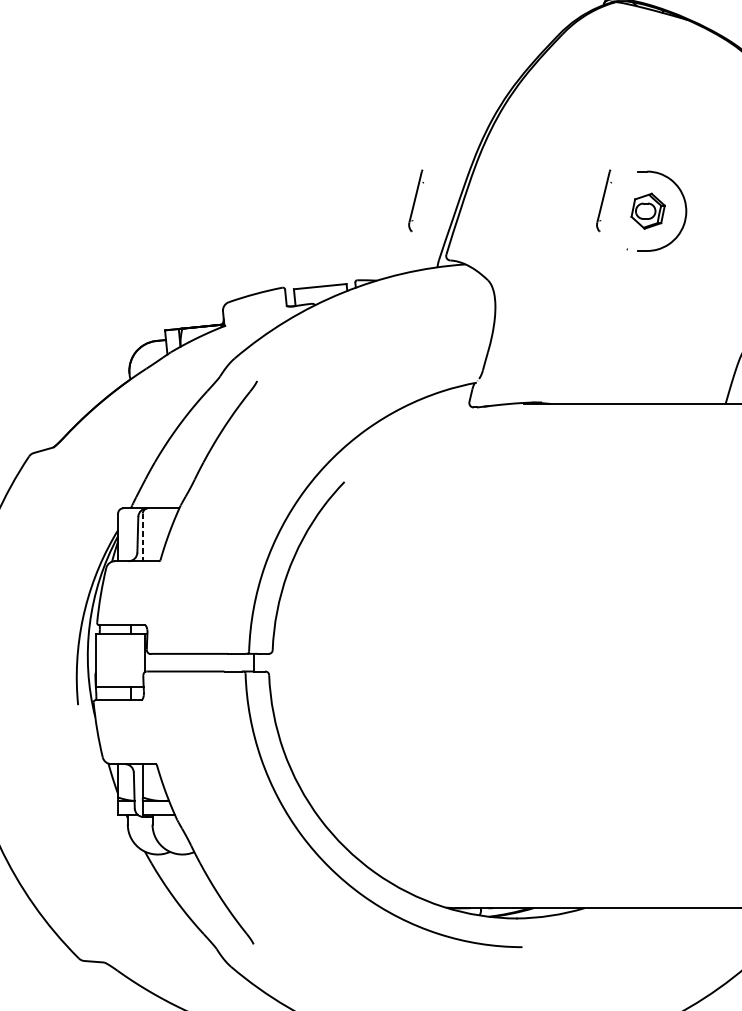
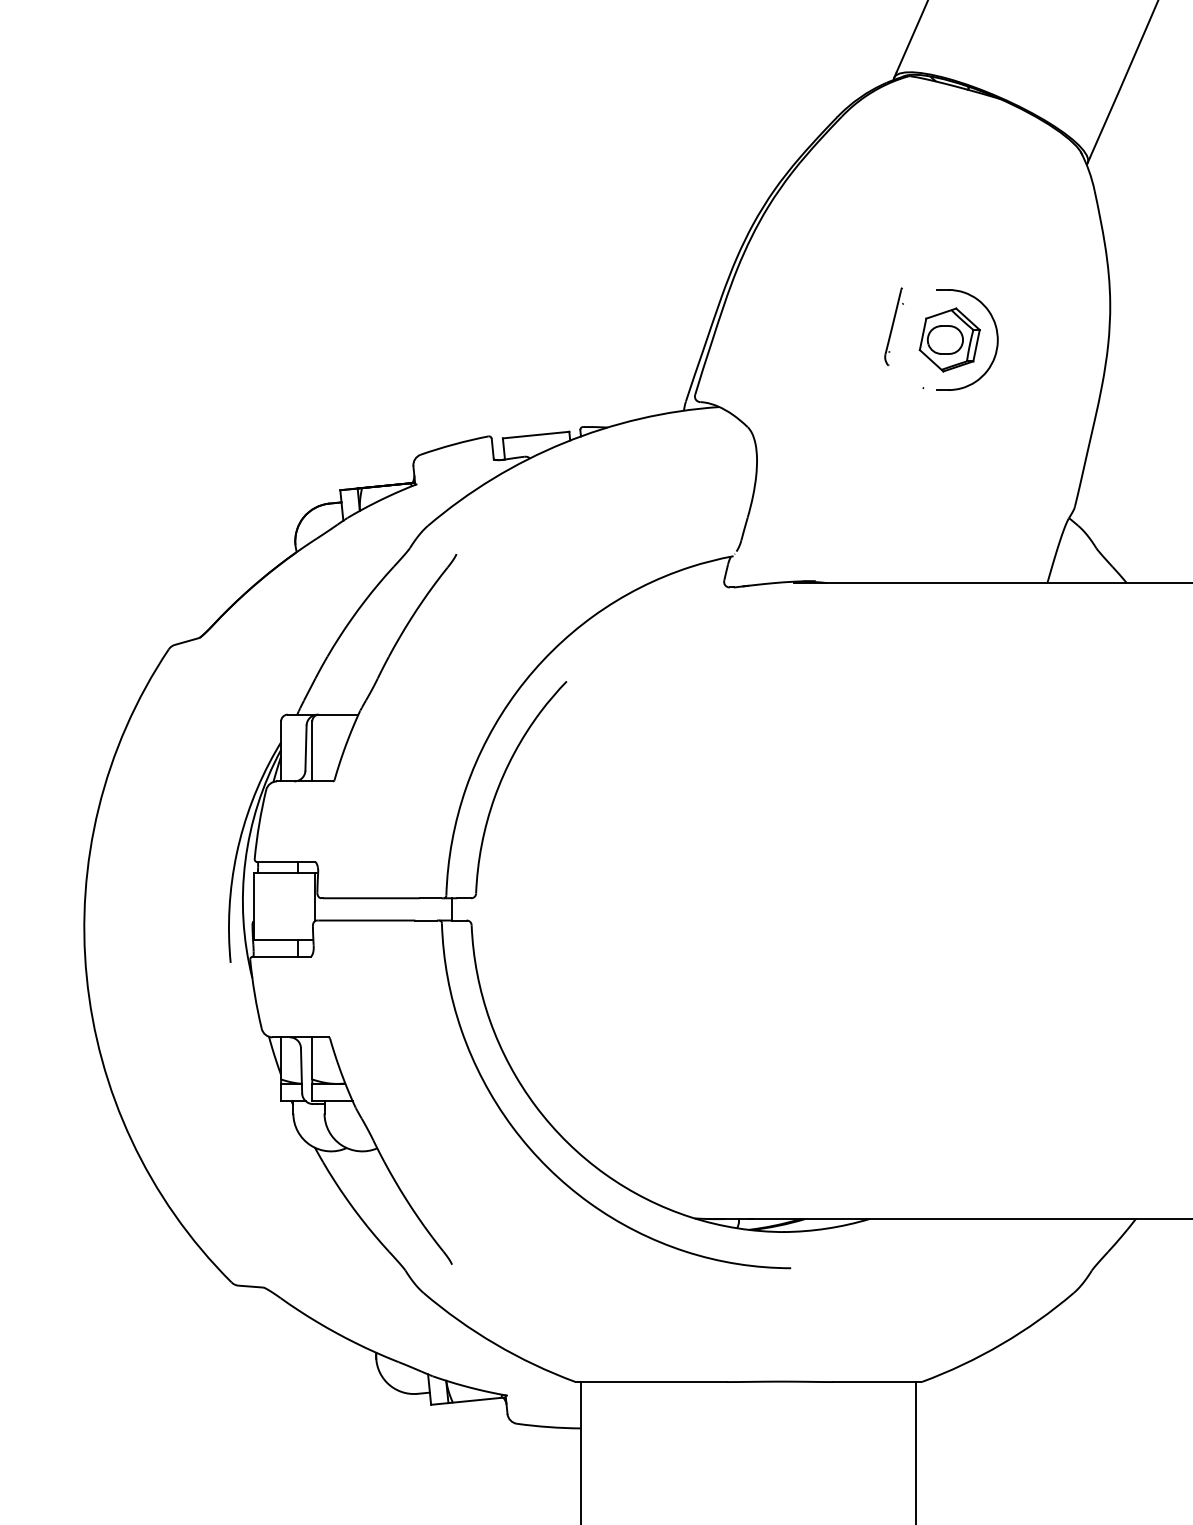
part: (415, 200) -> (656, 326), removed
part: (648, 210) -> (949, 339), size x1.43
line: (142, 537) -> (312, 751), dashed -> solid

